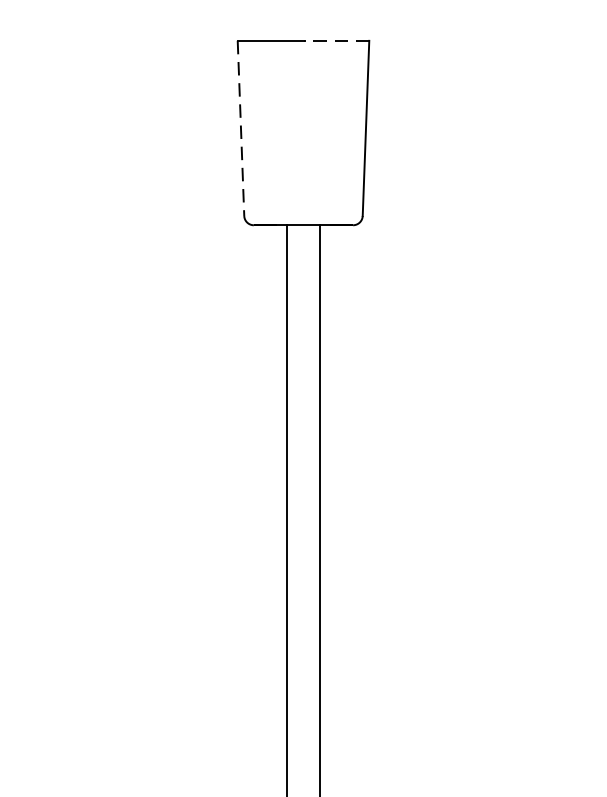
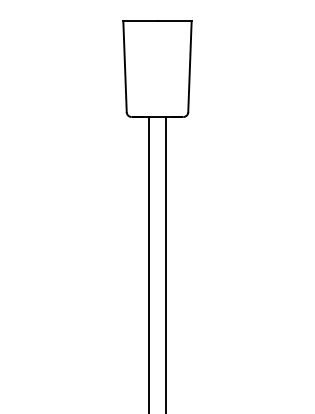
line: (336, 41) -> (174, 21), dashed -> solid
line: (241, 127) -> (125, 66), dashed -> solid

